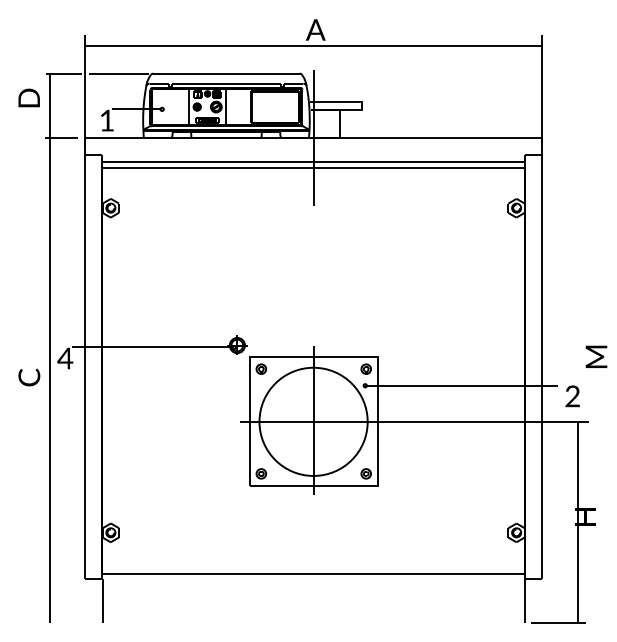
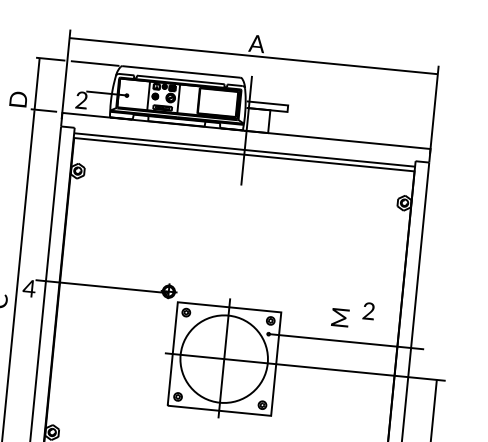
text: (28, 97) -> (17, 98), moved
text: (106, 120) -> (81, 100), 1 -> 2
text: (596, 356) -> (340, 317), moved
text: (572, 396) -> (368, 311), moved

